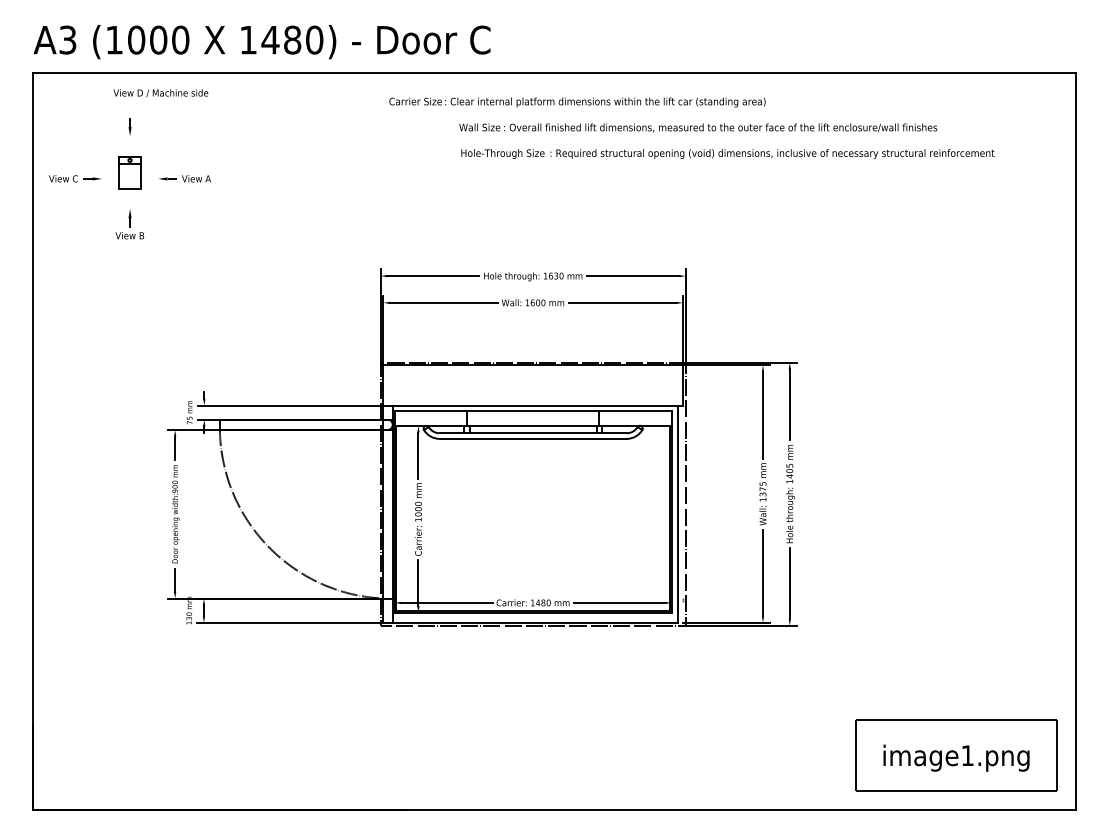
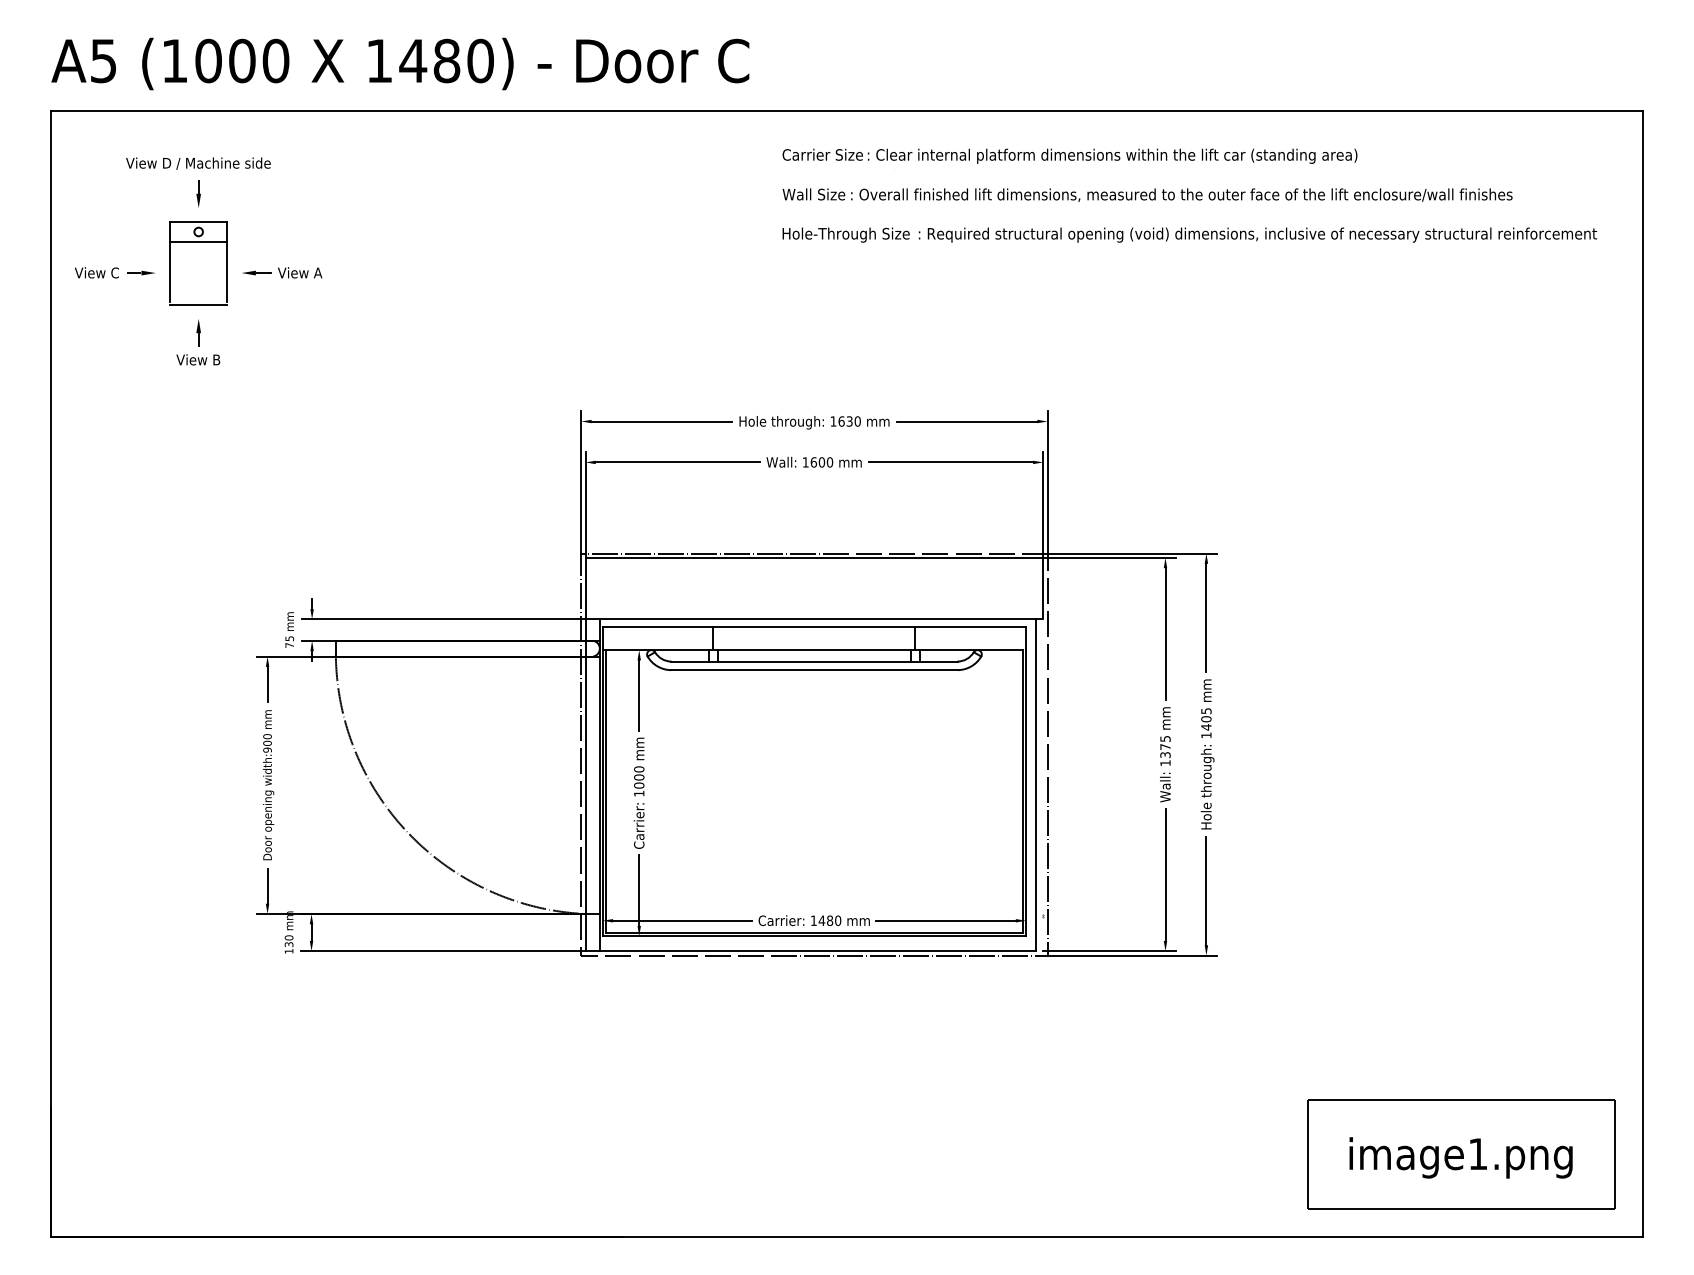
text: (68, 39) -> (104, 60), A3 -> A5
text: (160, 93) -> (197, 163), moved
text: (577, 102) -> (1070, 156), moved
text: (698, 127) -> (1147, 194), moved
text: (727, 153) -> (1189, 234), moved
part: (129, 172) -> (197, 263), size x1.67

